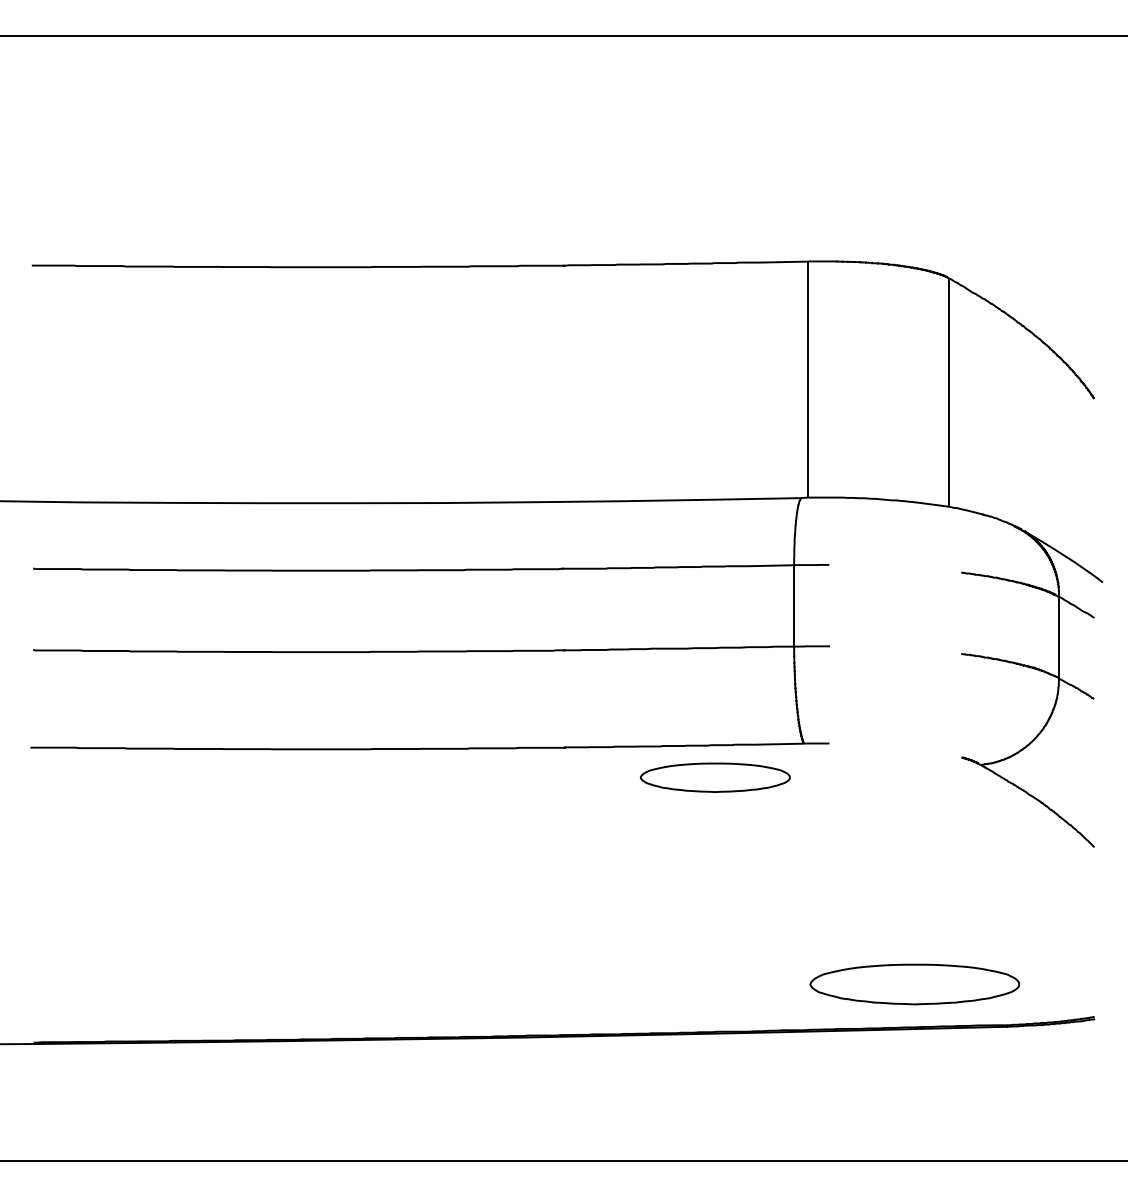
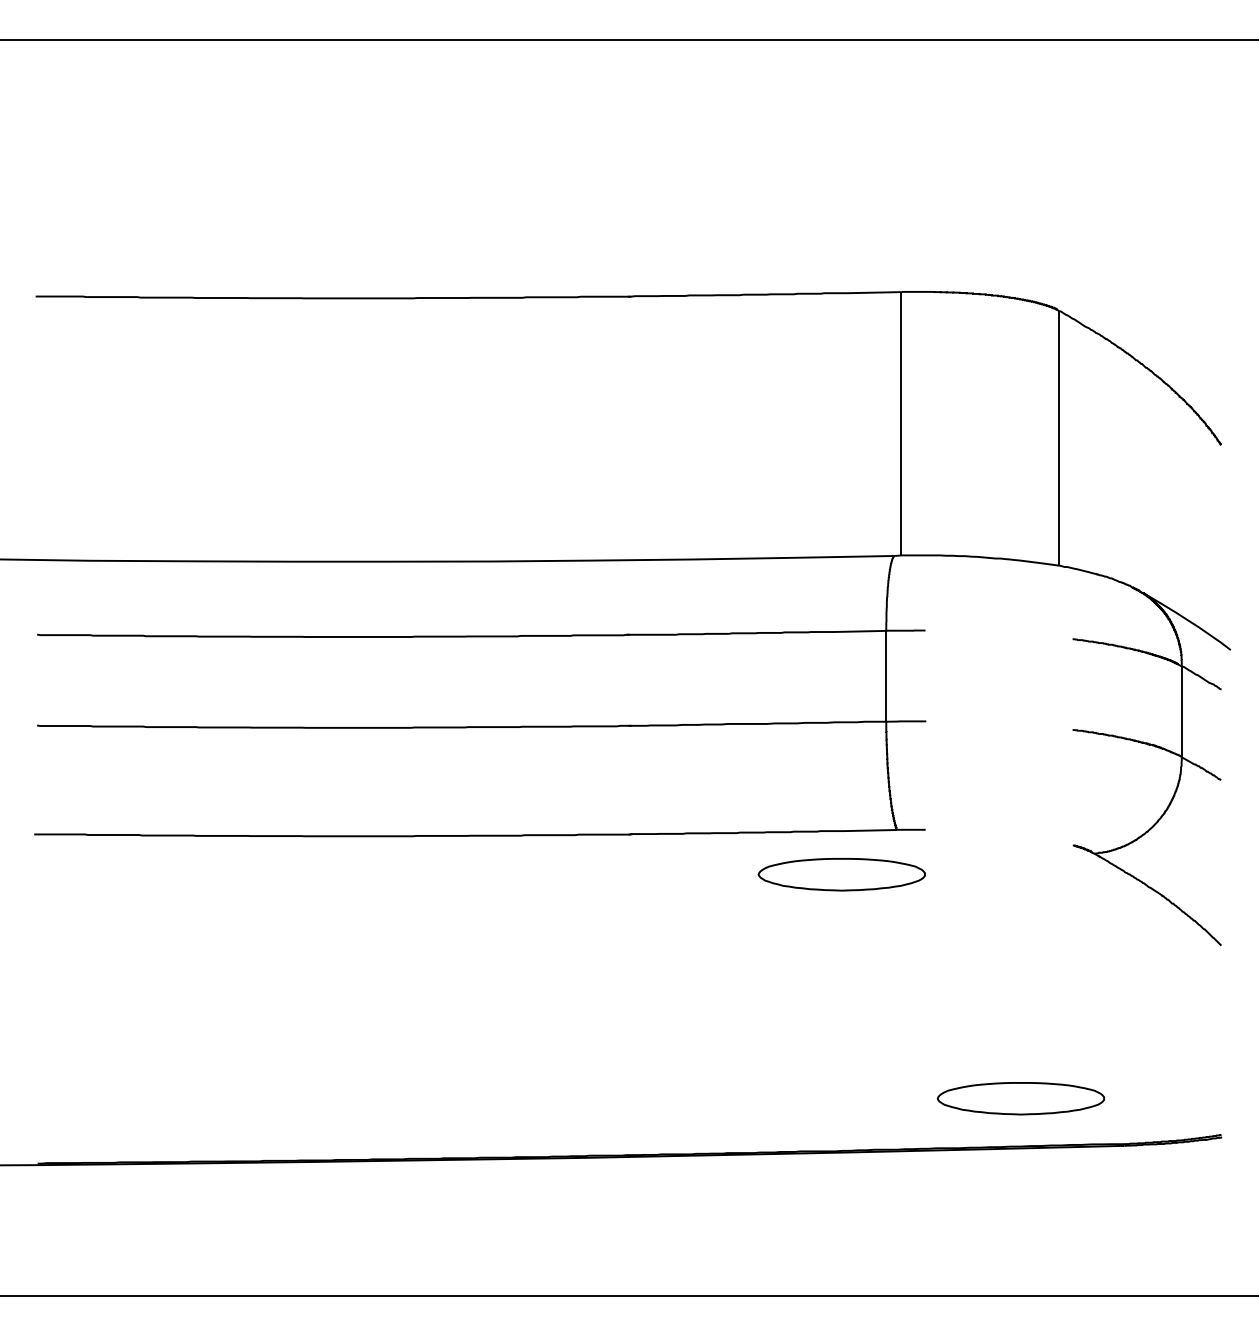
part: (714, 777) -> (840, 874), moved
part: (914, 984) -> (1020, 1098), size x0.71

